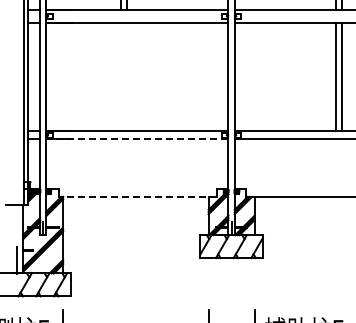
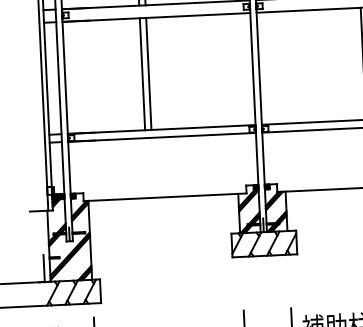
line: (121, 76) -> (142, 73), added
line: (127, 76) -> (148, 73), added
line: (136, 138) -> (161, 137), dashed -> solid
line: (137, 196) -> (164, 196), dashed -> solid

